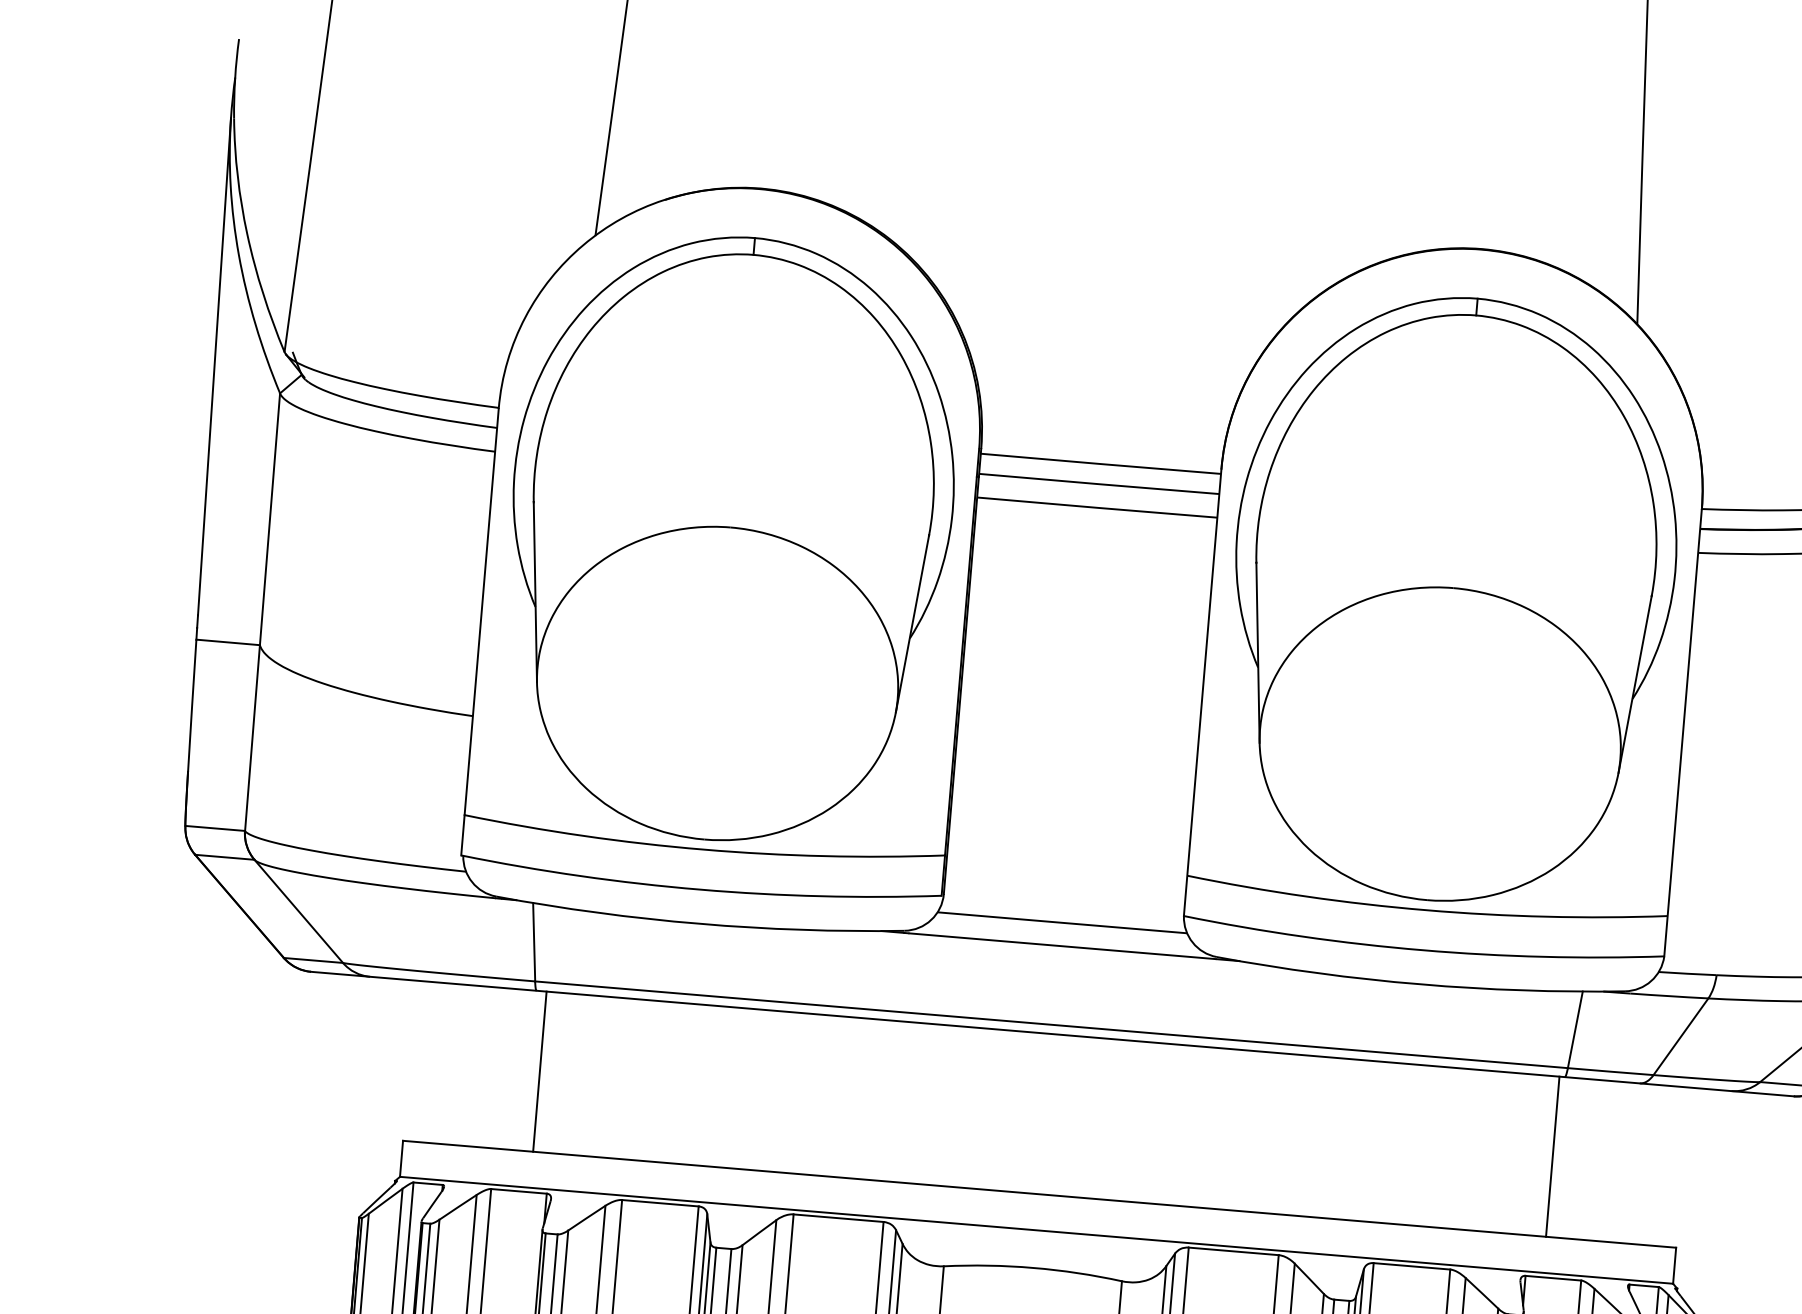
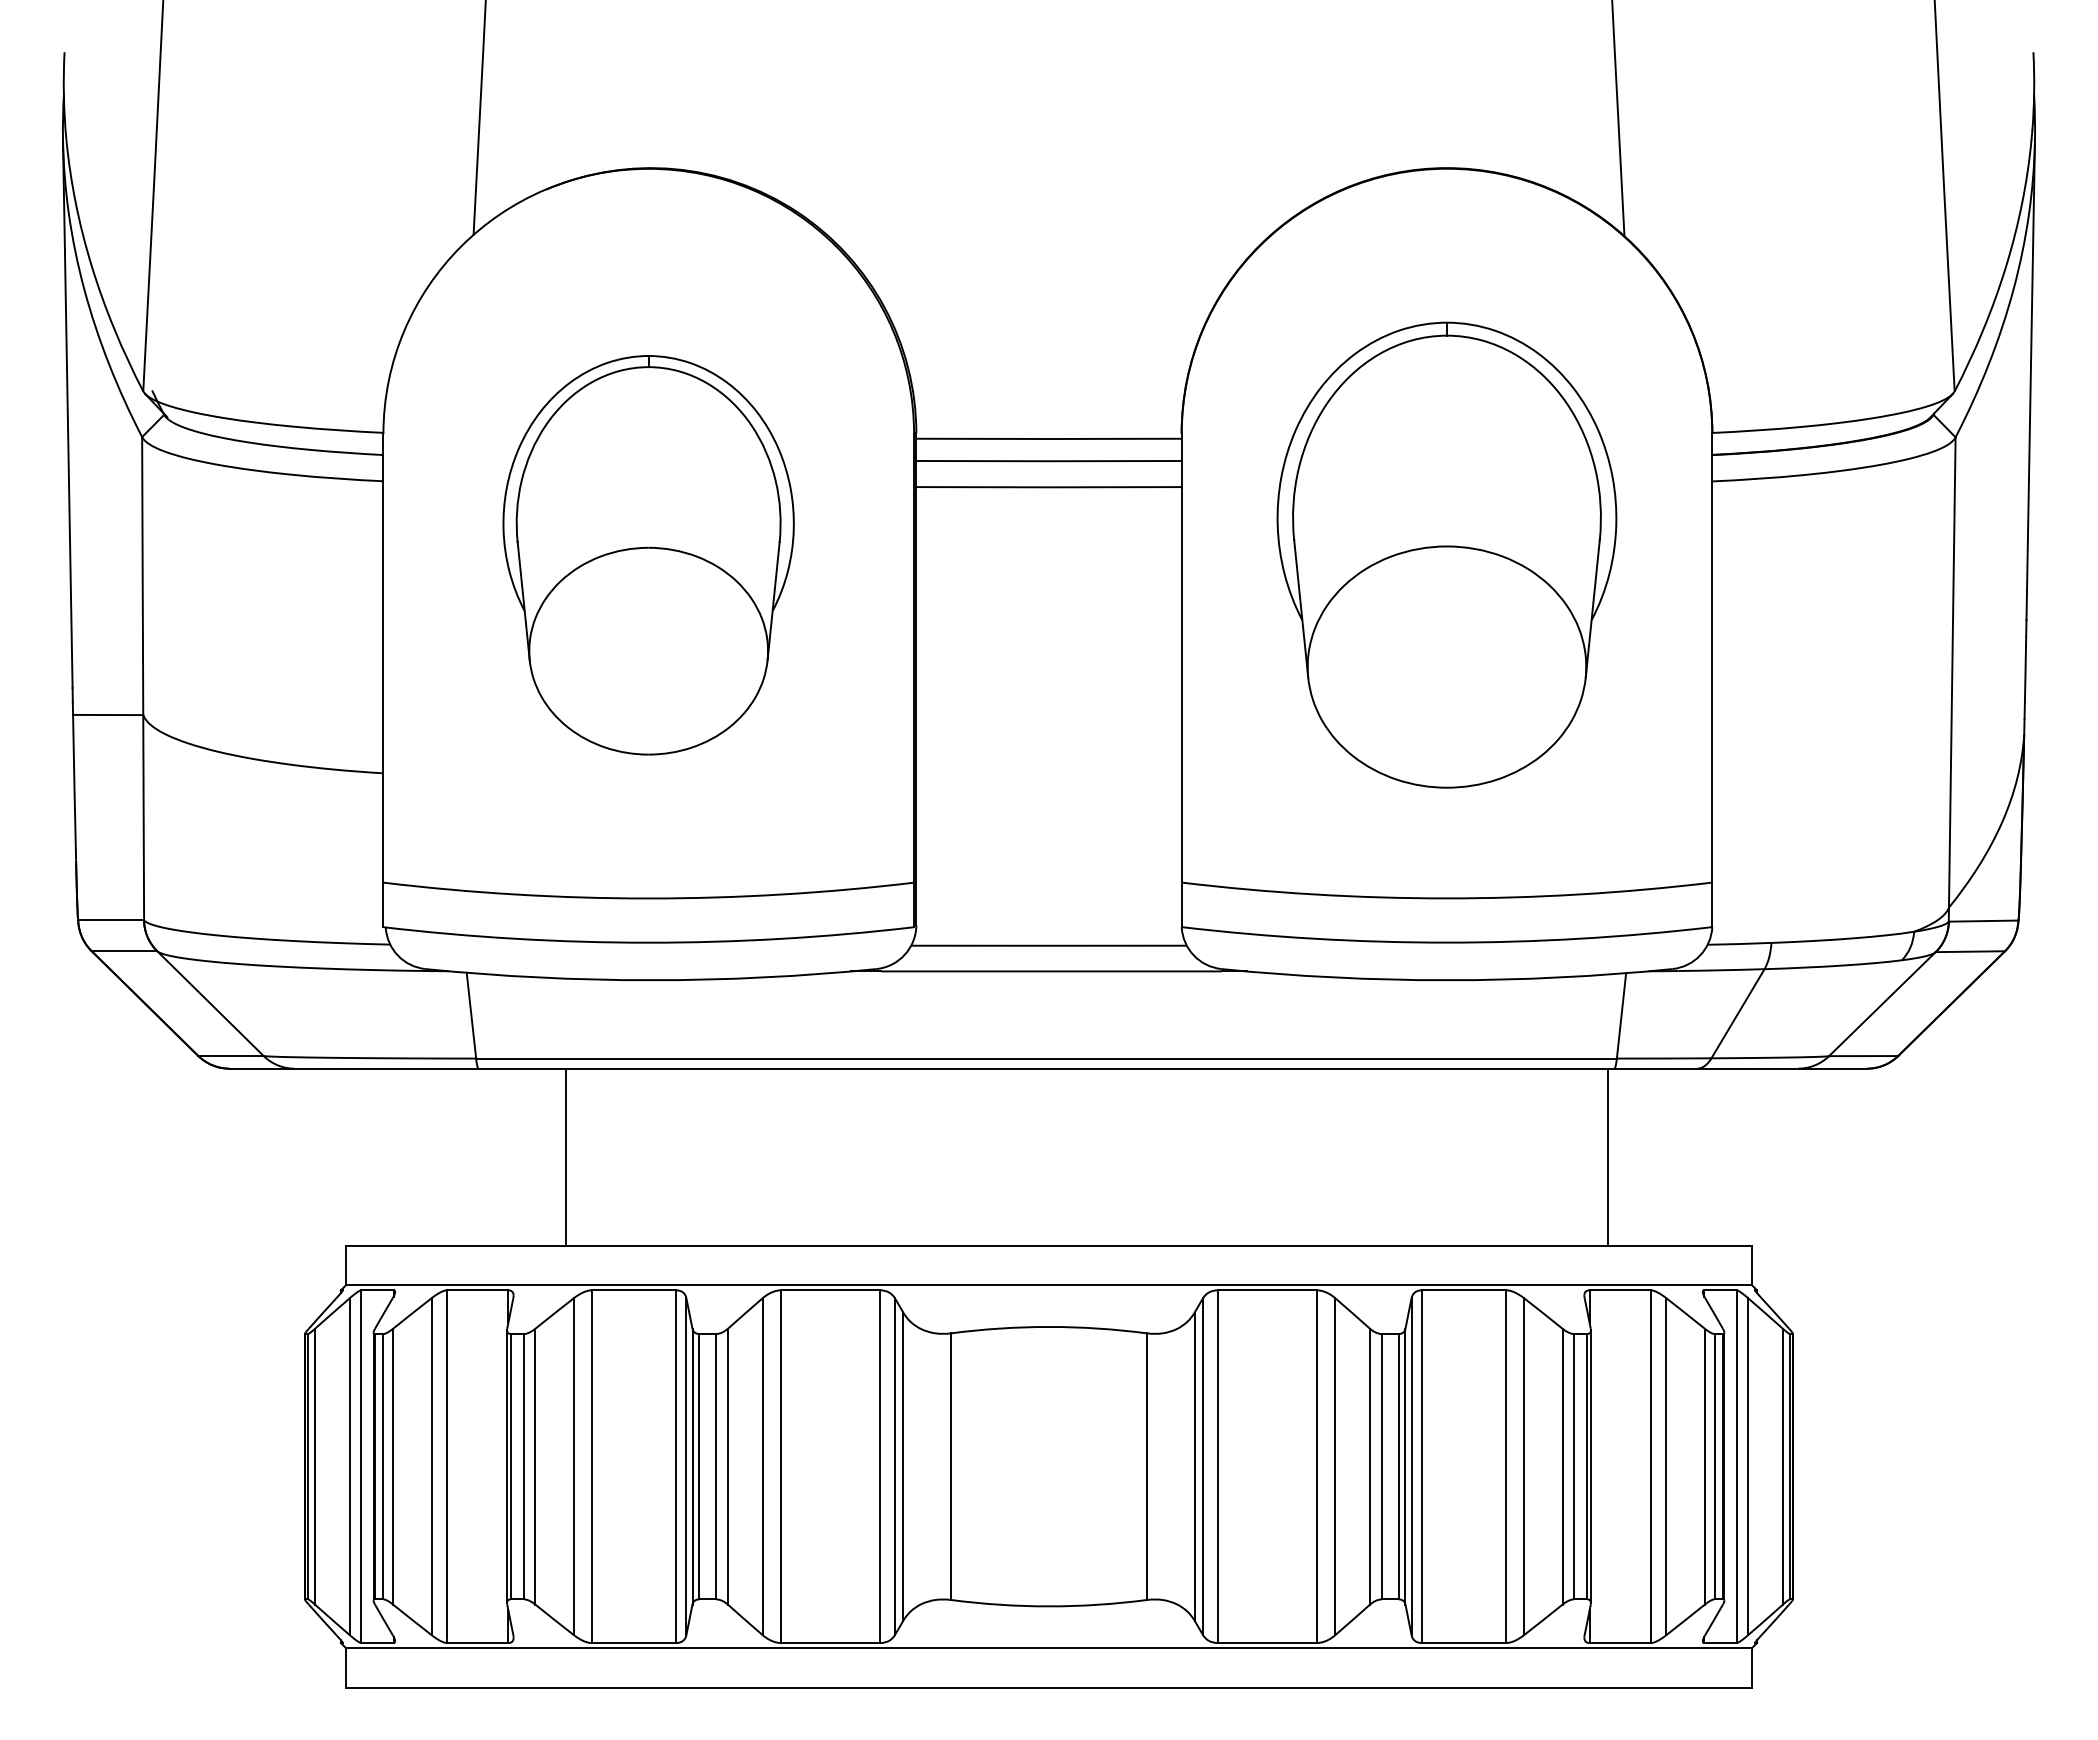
part: (729, 539) -> (648, 555), size x0.6
part: (1451, 599) -> (1446, 555), size x0.7
line: (539, 1071) -> (565, 1156), moved

